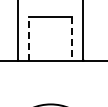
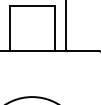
line: (29, 38) -> (9, 27), dashed -> solid
line: (72, 38) -> (55, 27), dashed -> solid

